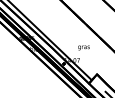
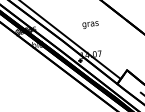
text: (83, 47) -> (89, 24), moved

